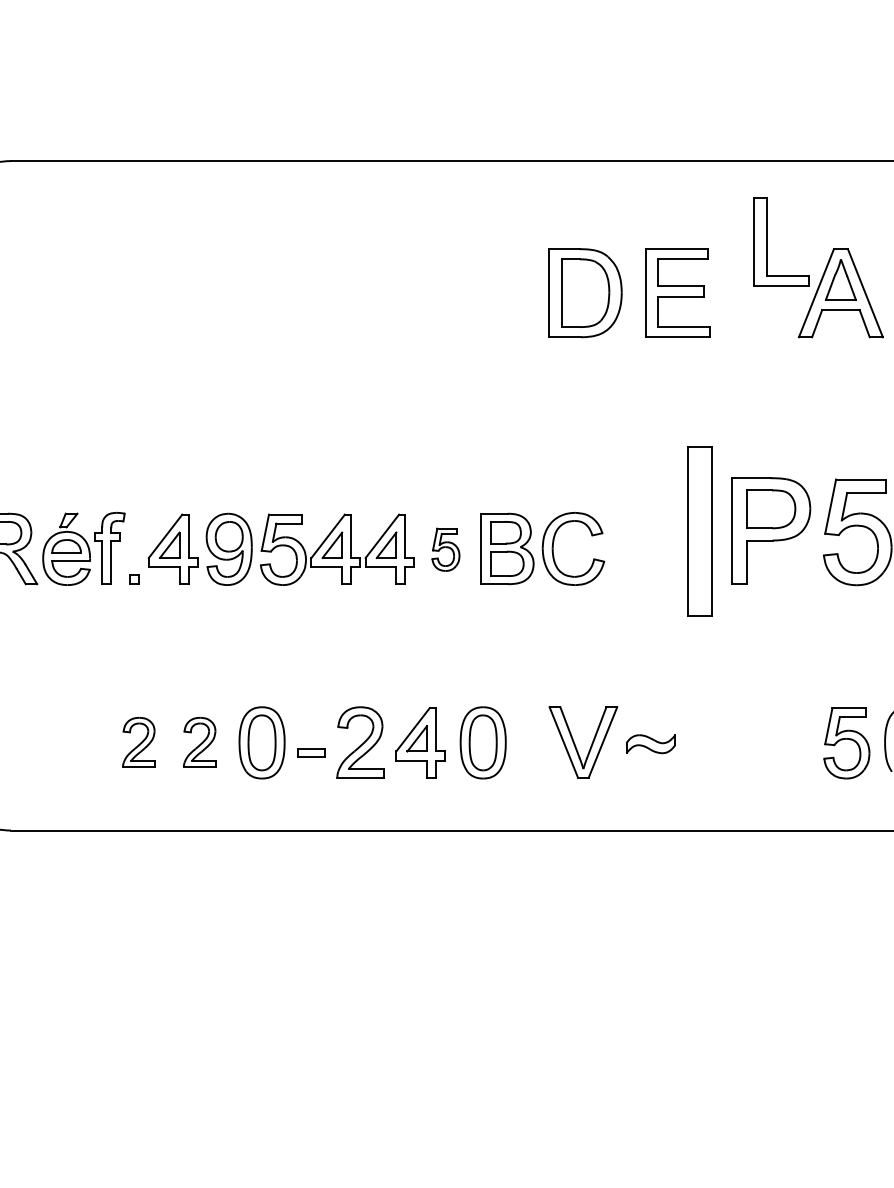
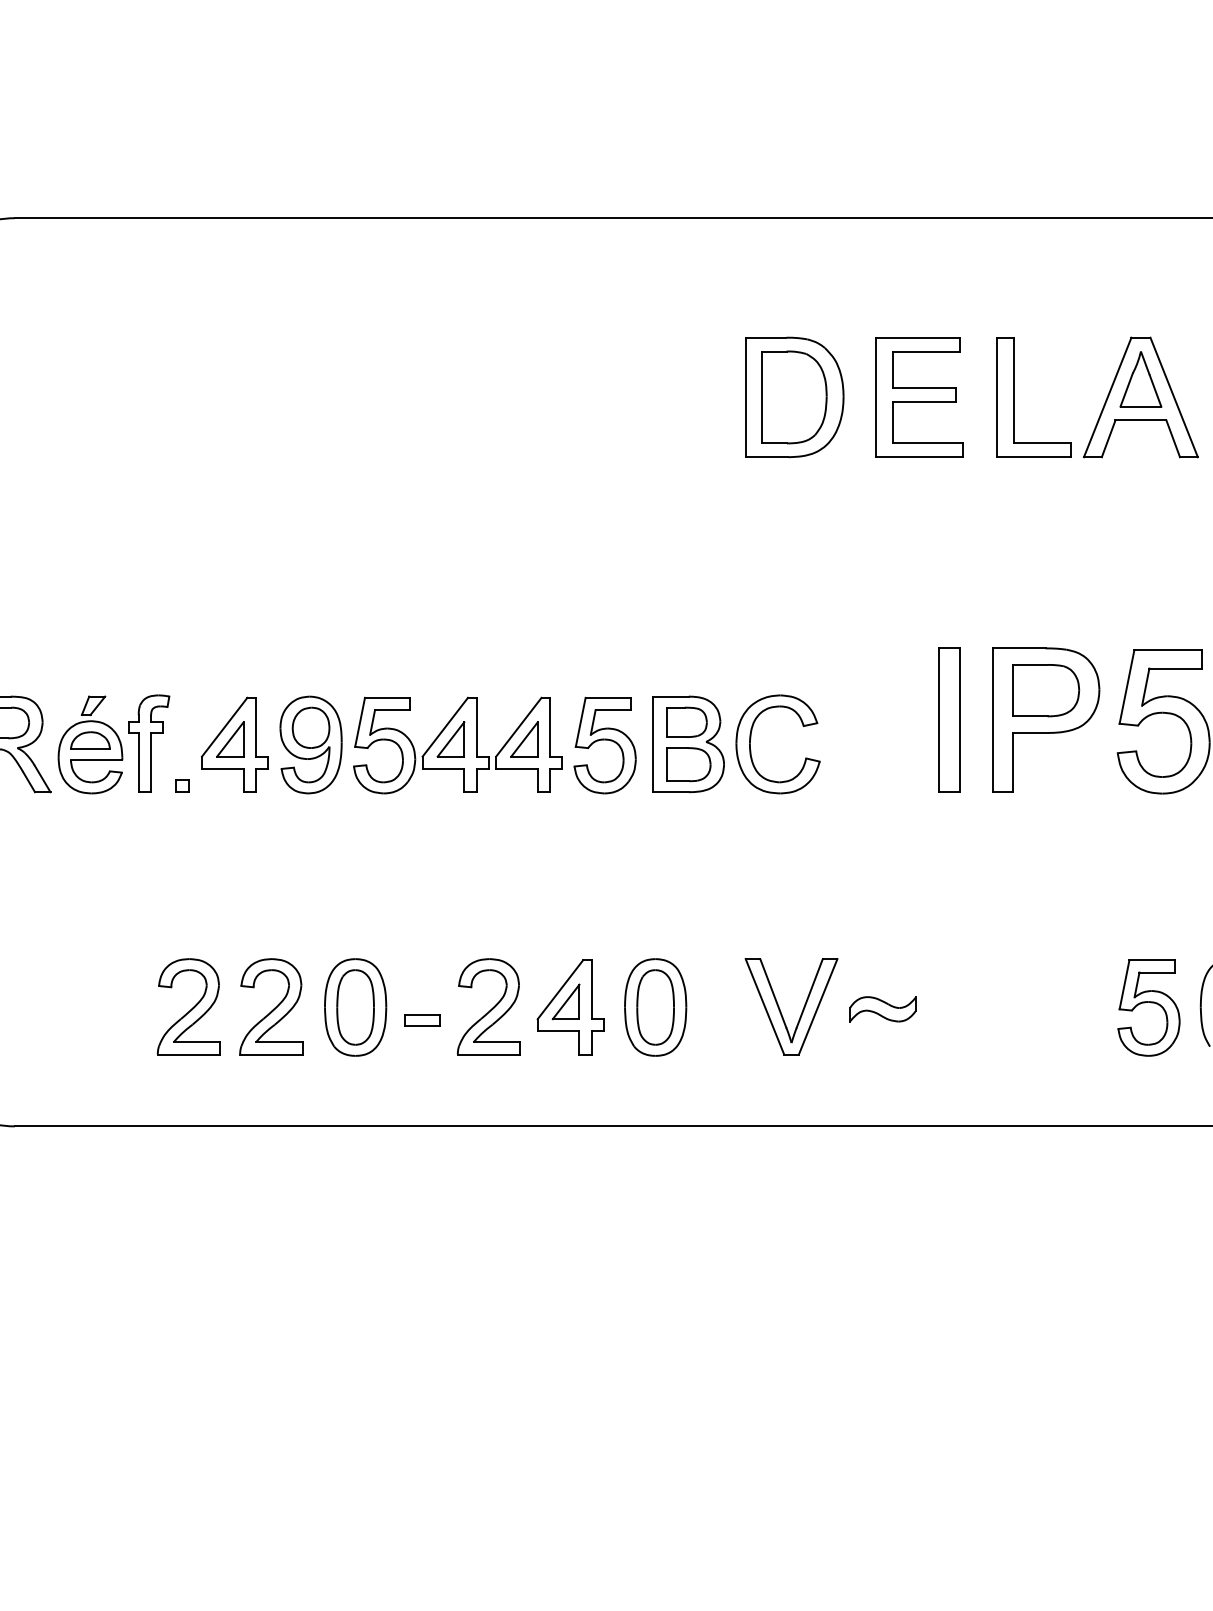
part: (766, 242) -> (1014, 397), moved
part: (699, 530) -> (949, 719), size x0.62
part: (445, 549) -> (604, 745), size x1.67
part: (138, 742) -> (188, 1006), size x1.43
part: (200, 742) -> (271, 1006), size x1.43

